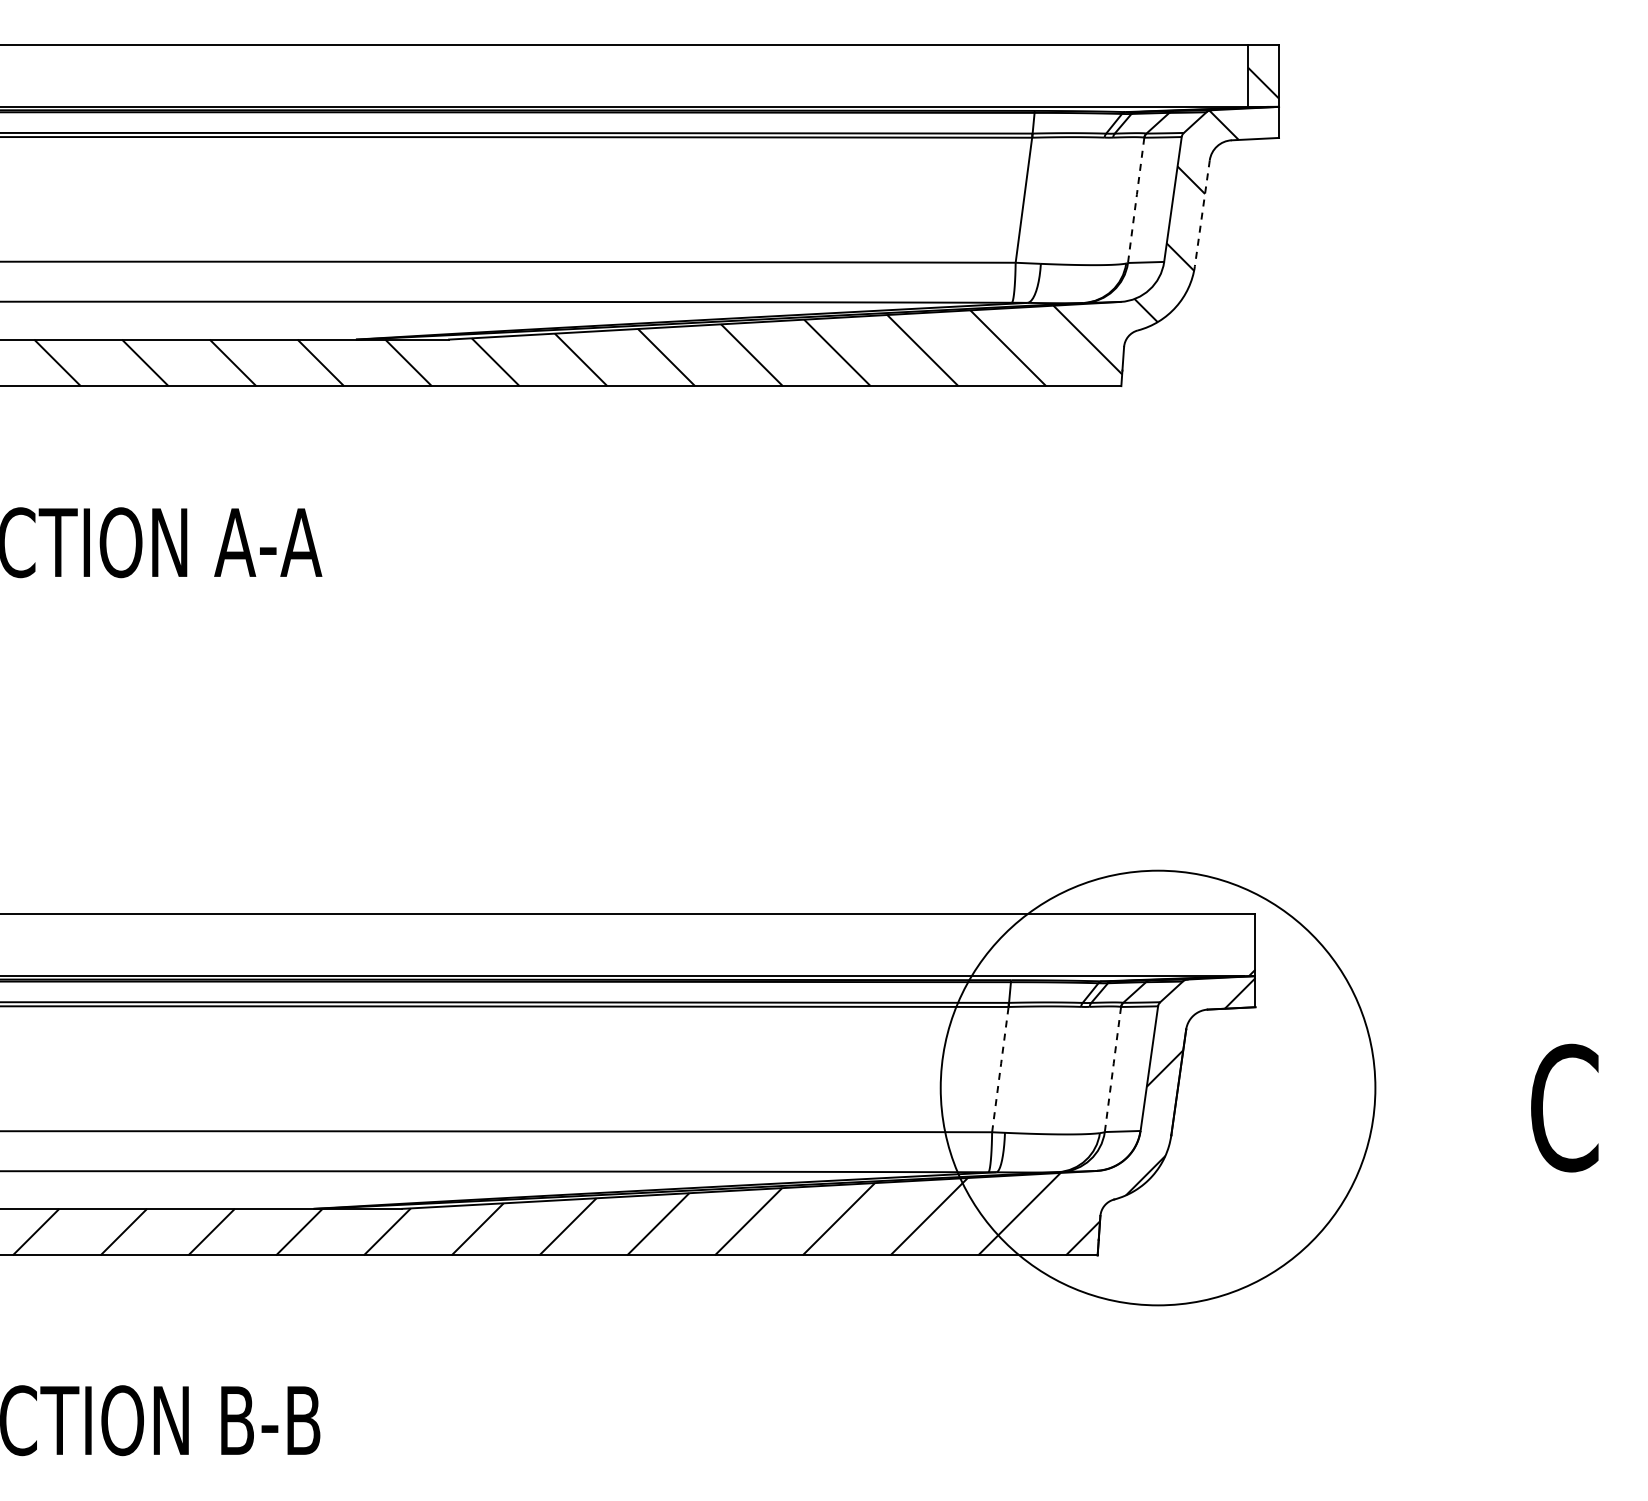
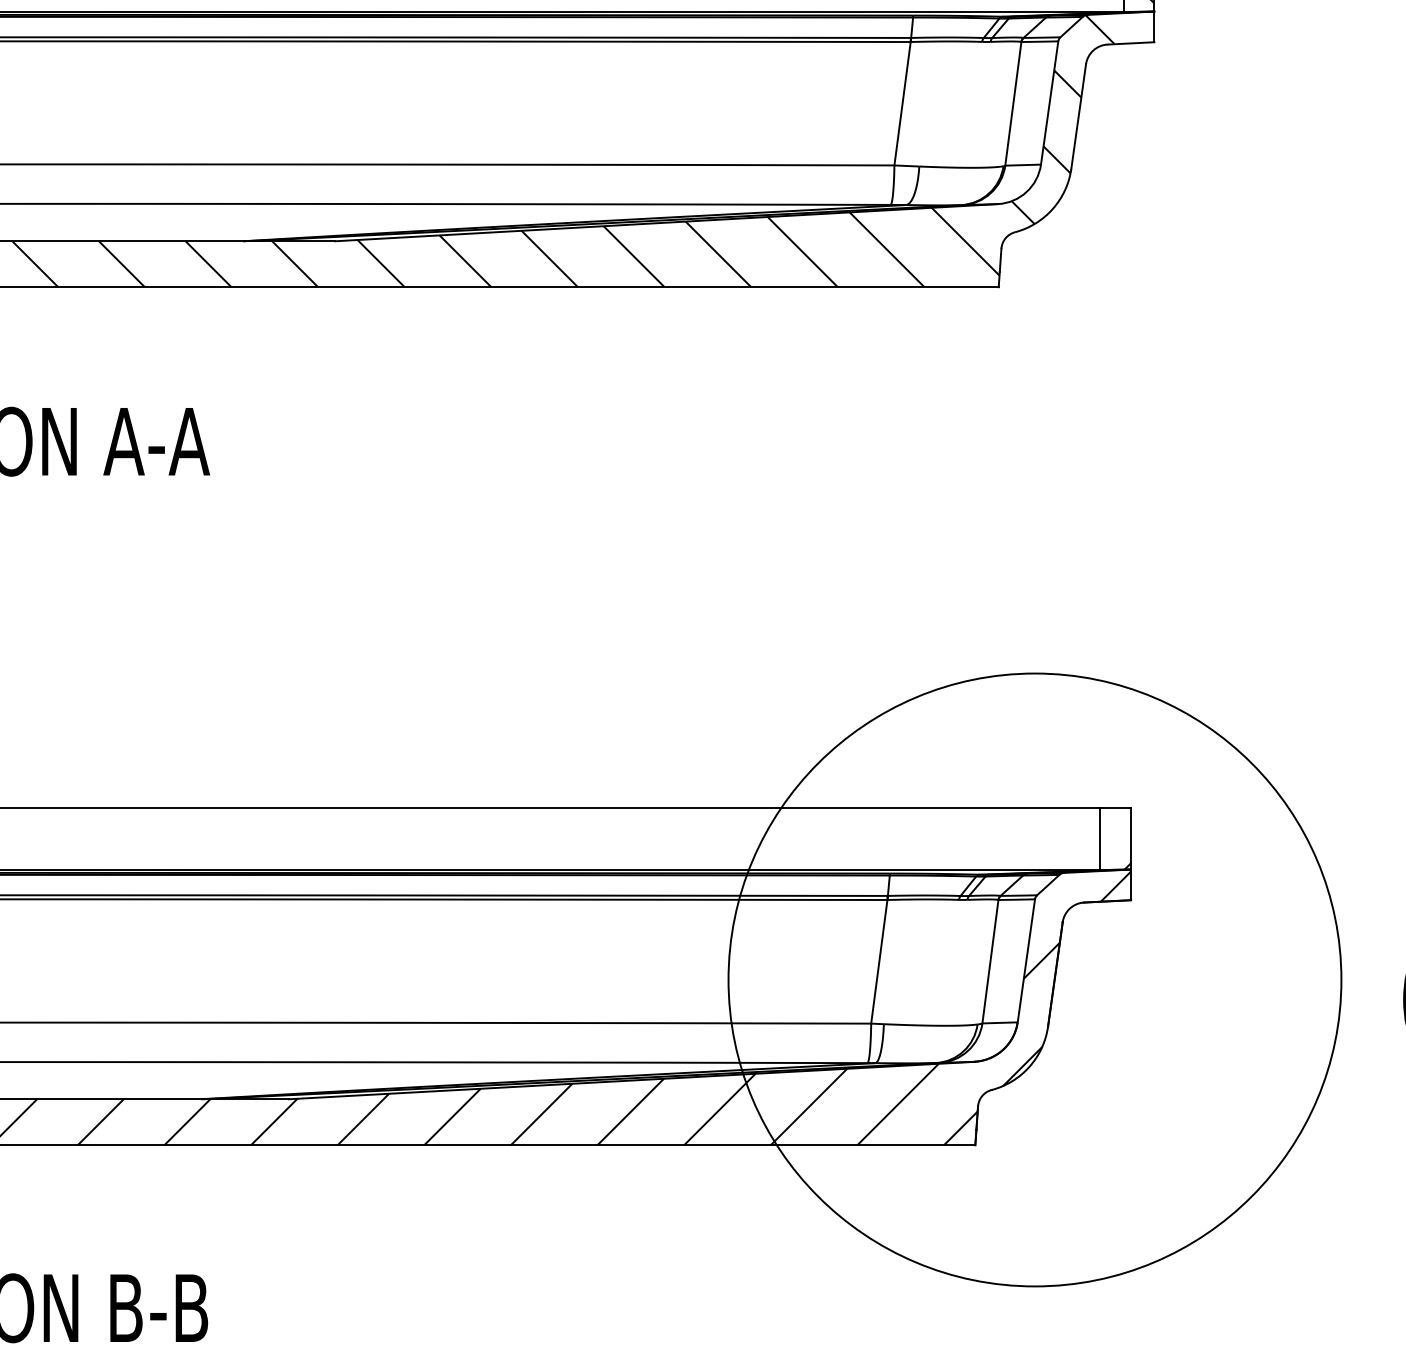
line: (1136, 200) -> (1013, 103), dashed -> solid
line: (1202, 213) -> (1078, 116), dashed -> solid
line: (1224, 945) -> (1100, 839), added
line: (1000, 1068) -> (879, 960), dashed -> solid
line: (1113, 1068) -> (990, 960), dashed -> solid
circle: (1157, 1087) -> (1034, 979), size x1.43

